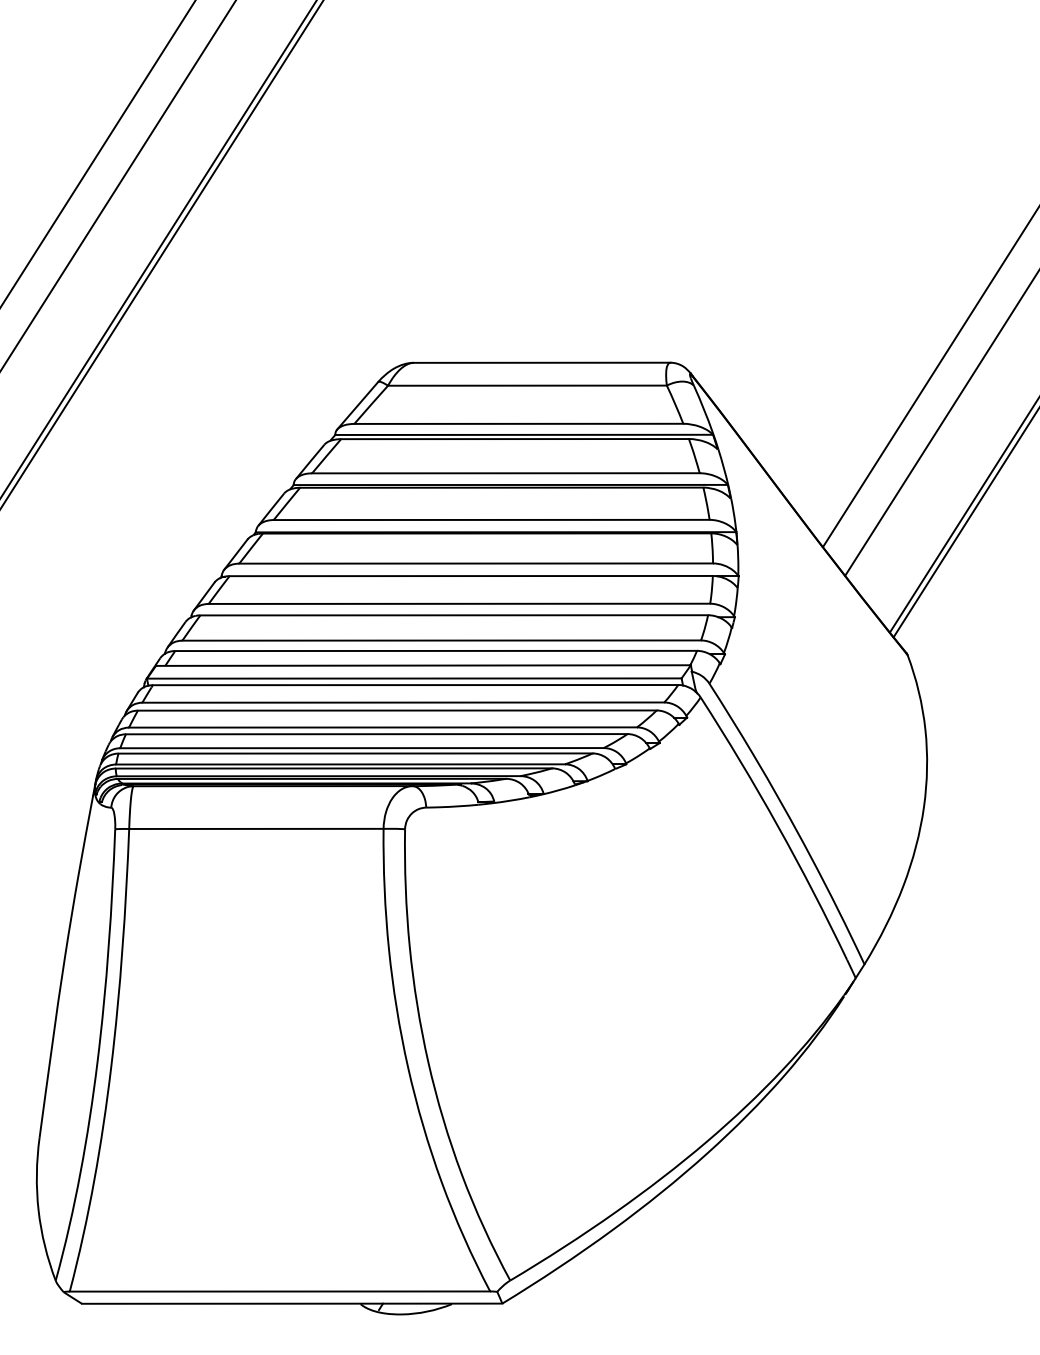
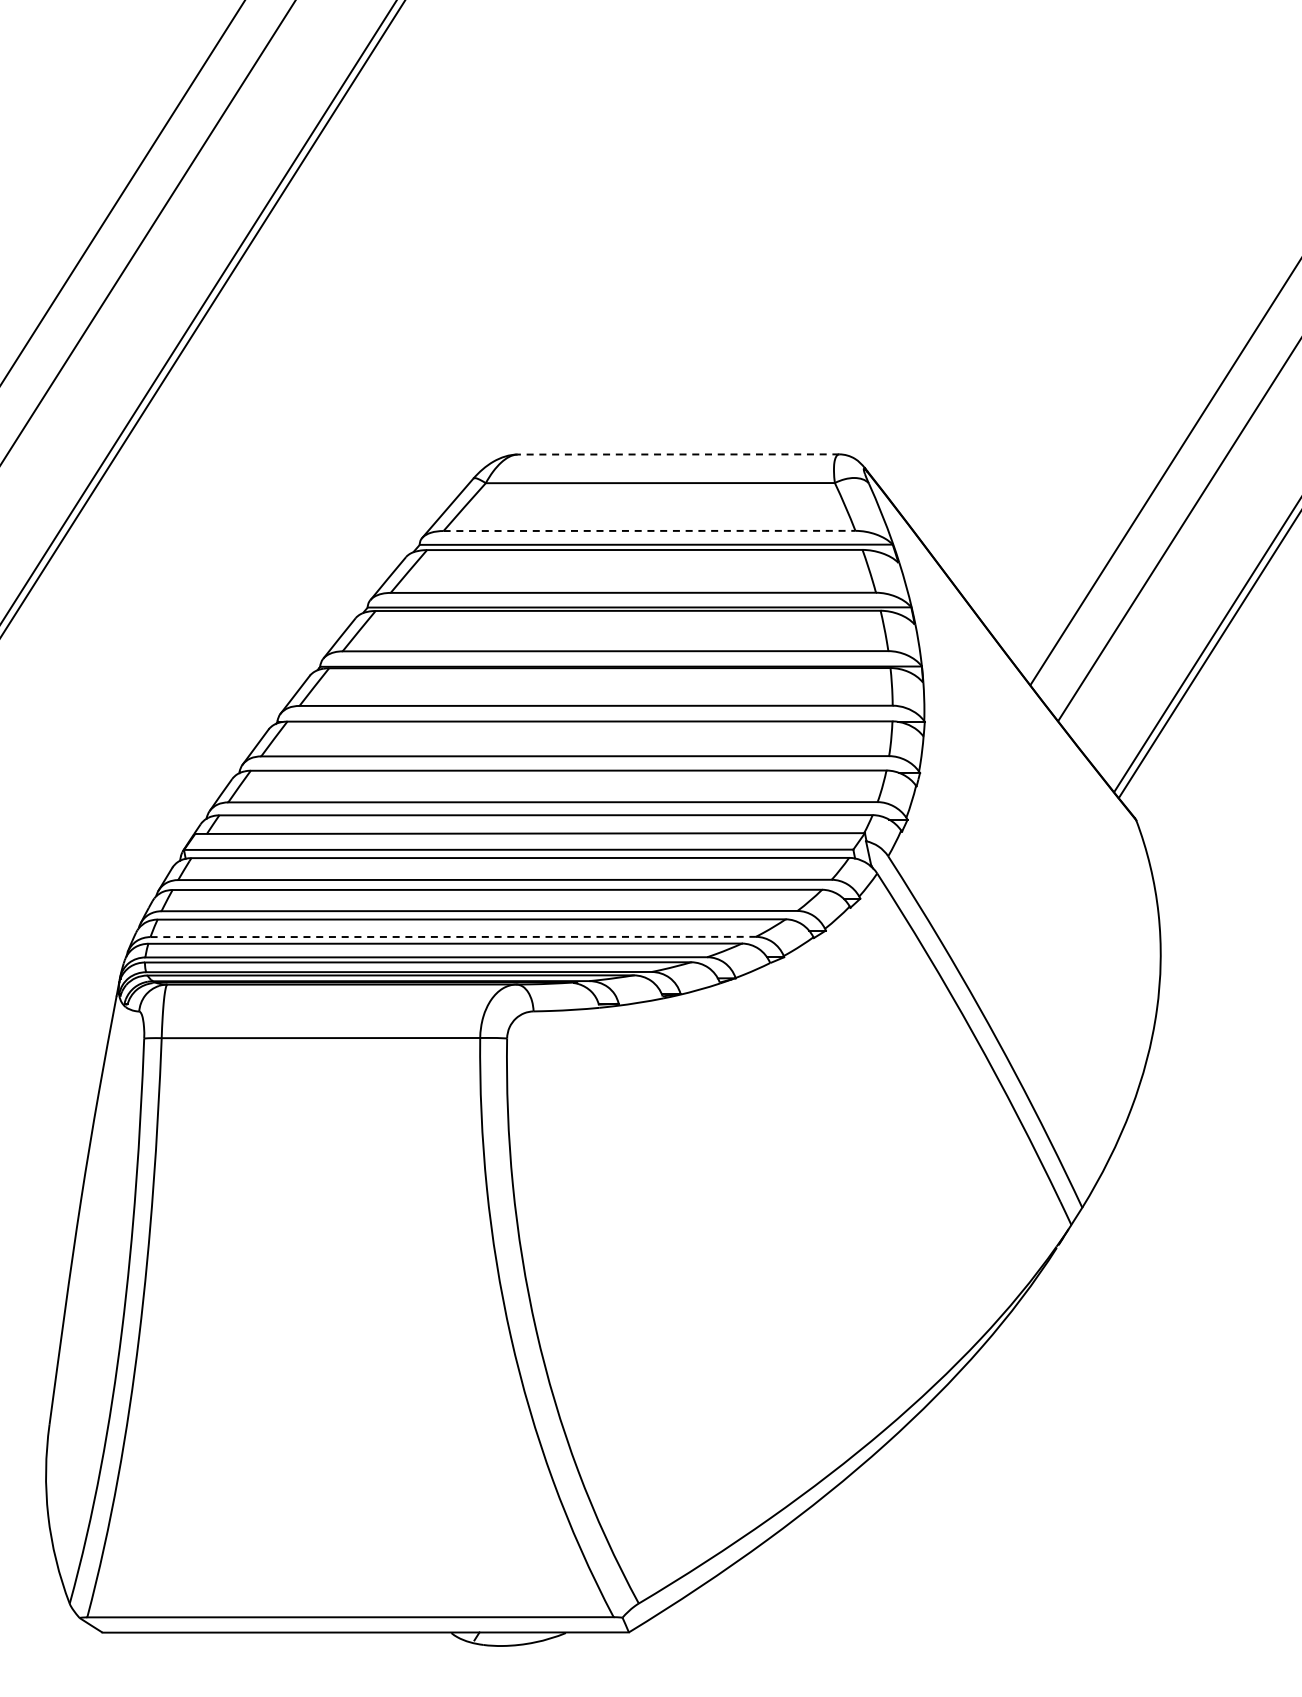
line: (541, 362) -> (678, 454), solid -> dashed
line: (518, 423) -> (649, 530), solid -> dashed
line: (362, 747) -> (453, 936), solid -> dashed

